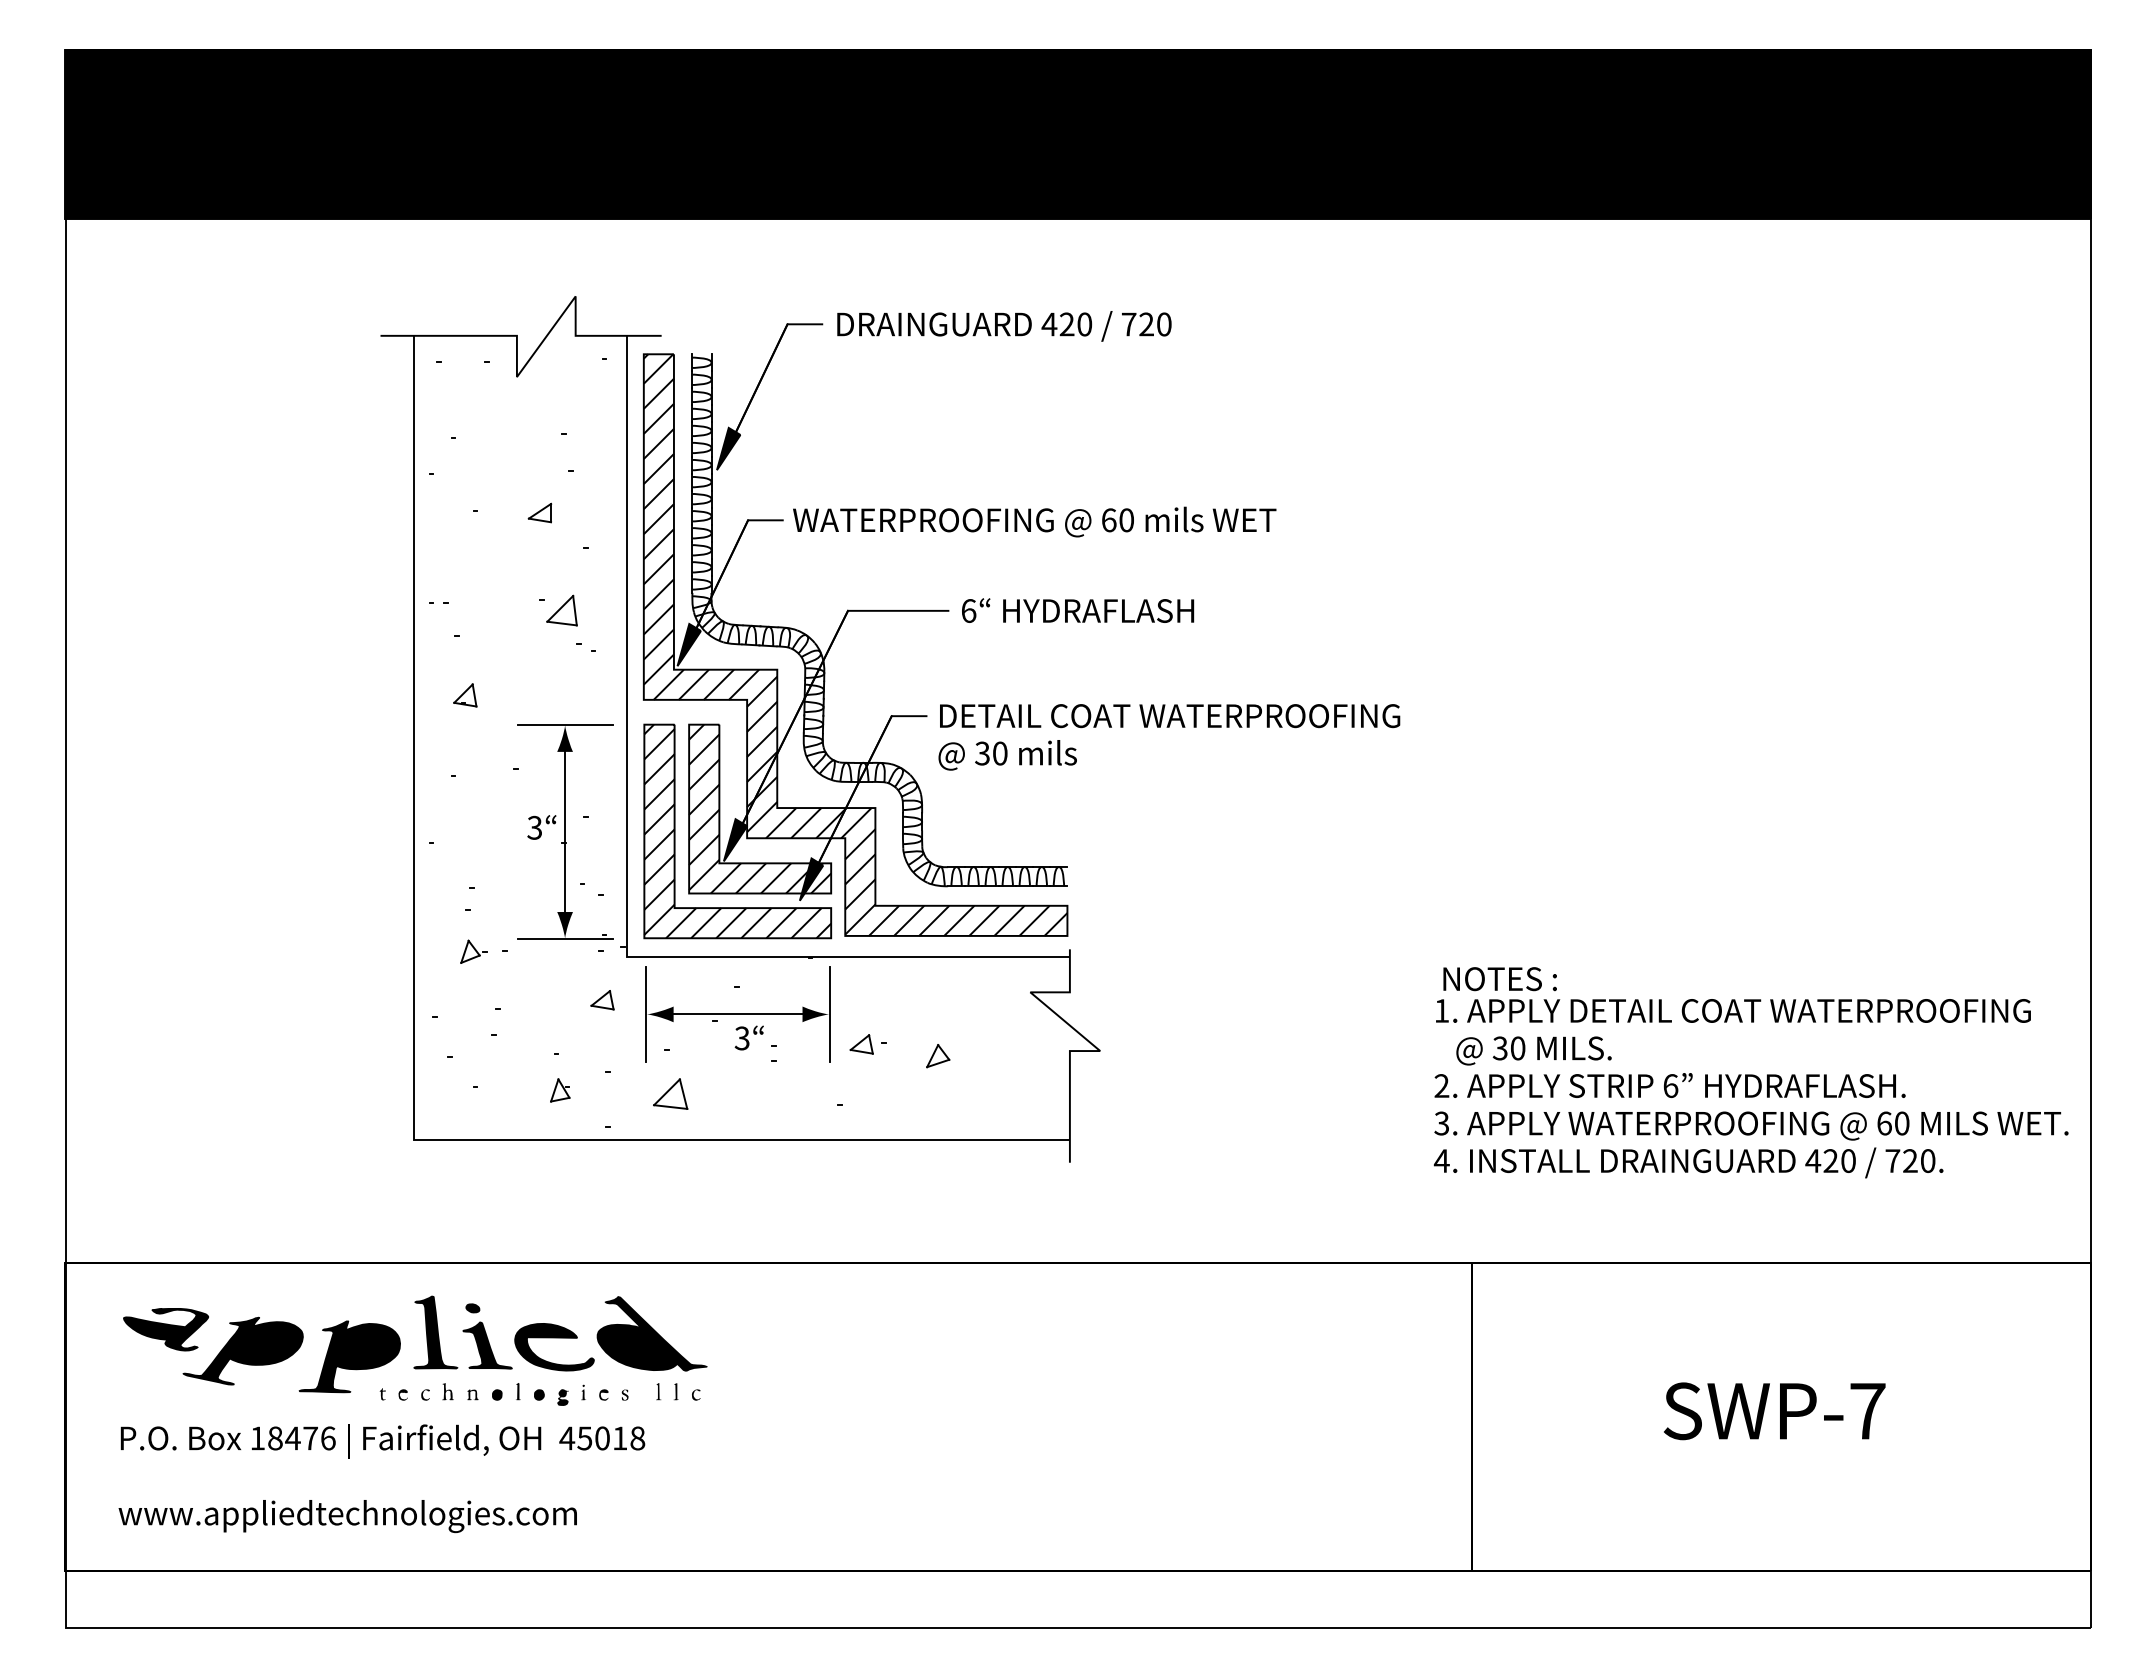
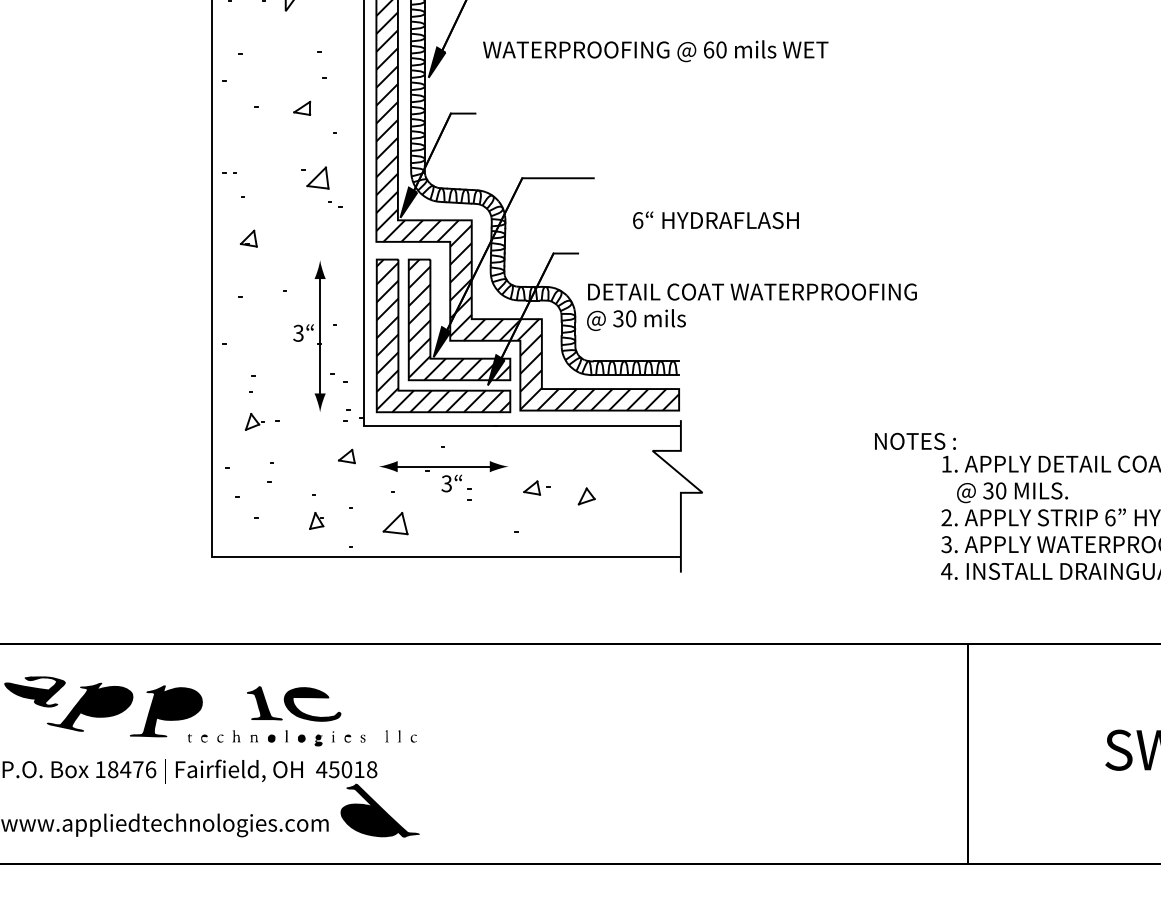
text: (1034, 521) -> (655, 50), moved
text: (1078, 610) -> (716, 220), moved
line: (565, 724) -> (320, 259), removed
text: (1169, 737) -> (752, 307), moved
line: (565, 939) -> (320, 413), removed
text: (1499, 979) -> (914, 441), moved
line: (646, 1014) -> (378, 466), removed
line: (829, 1014) -> (509, 466), removed
fill: (472, 1308) -> (253, 676), removed
fill: (435, 1332) -> (227, 693), removed
part: (651, 1333) -> (379, 810), moved

